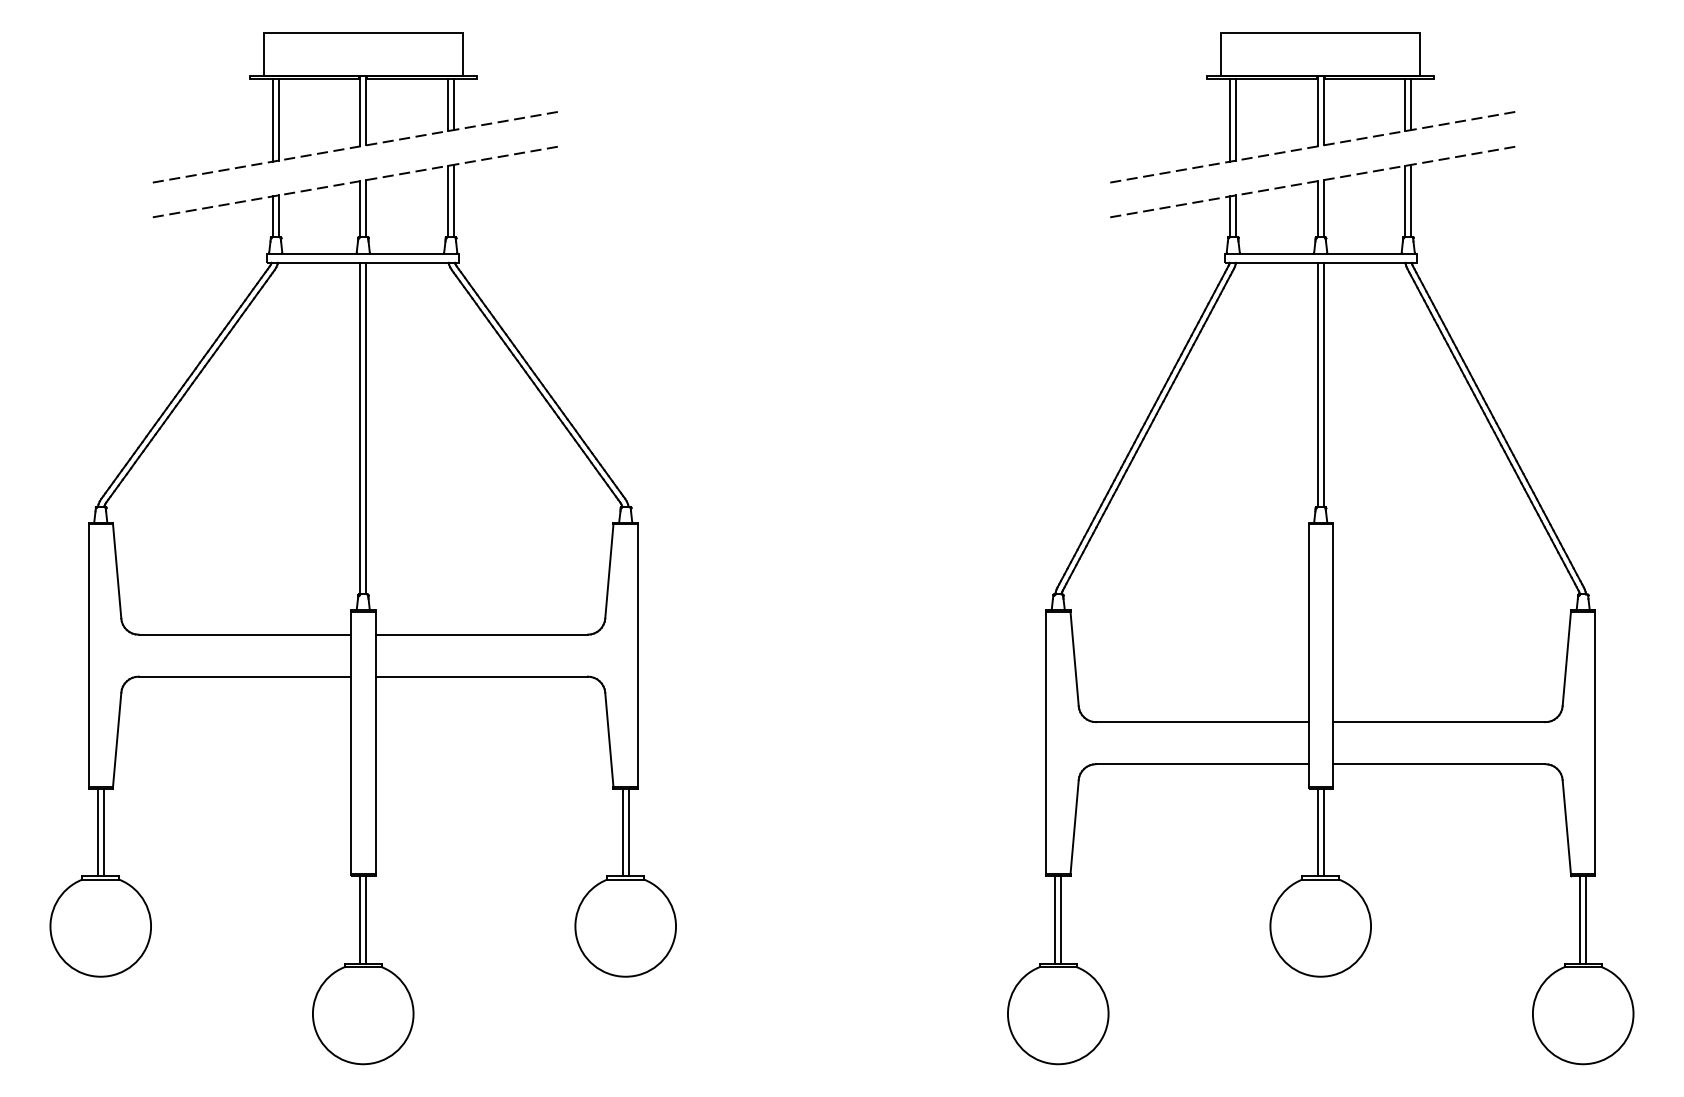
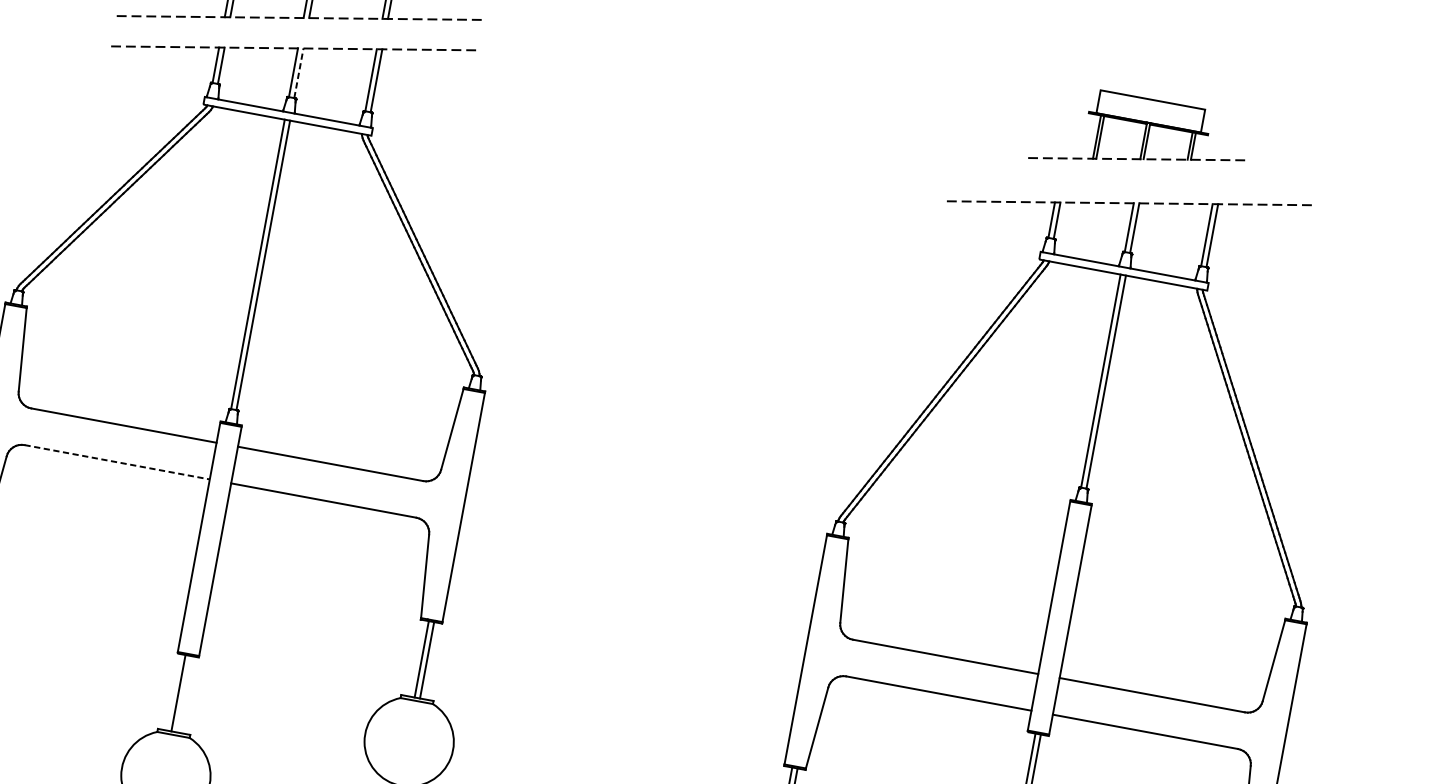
part: (1312, 107) -> (1141, 138), size x0.6
line: (366, 208) -> (299, 73), solid -> dashed
line: (245, 676) -> (117, 462), solid -> dashed
line: (366, 919) -> (184, 693), removed

